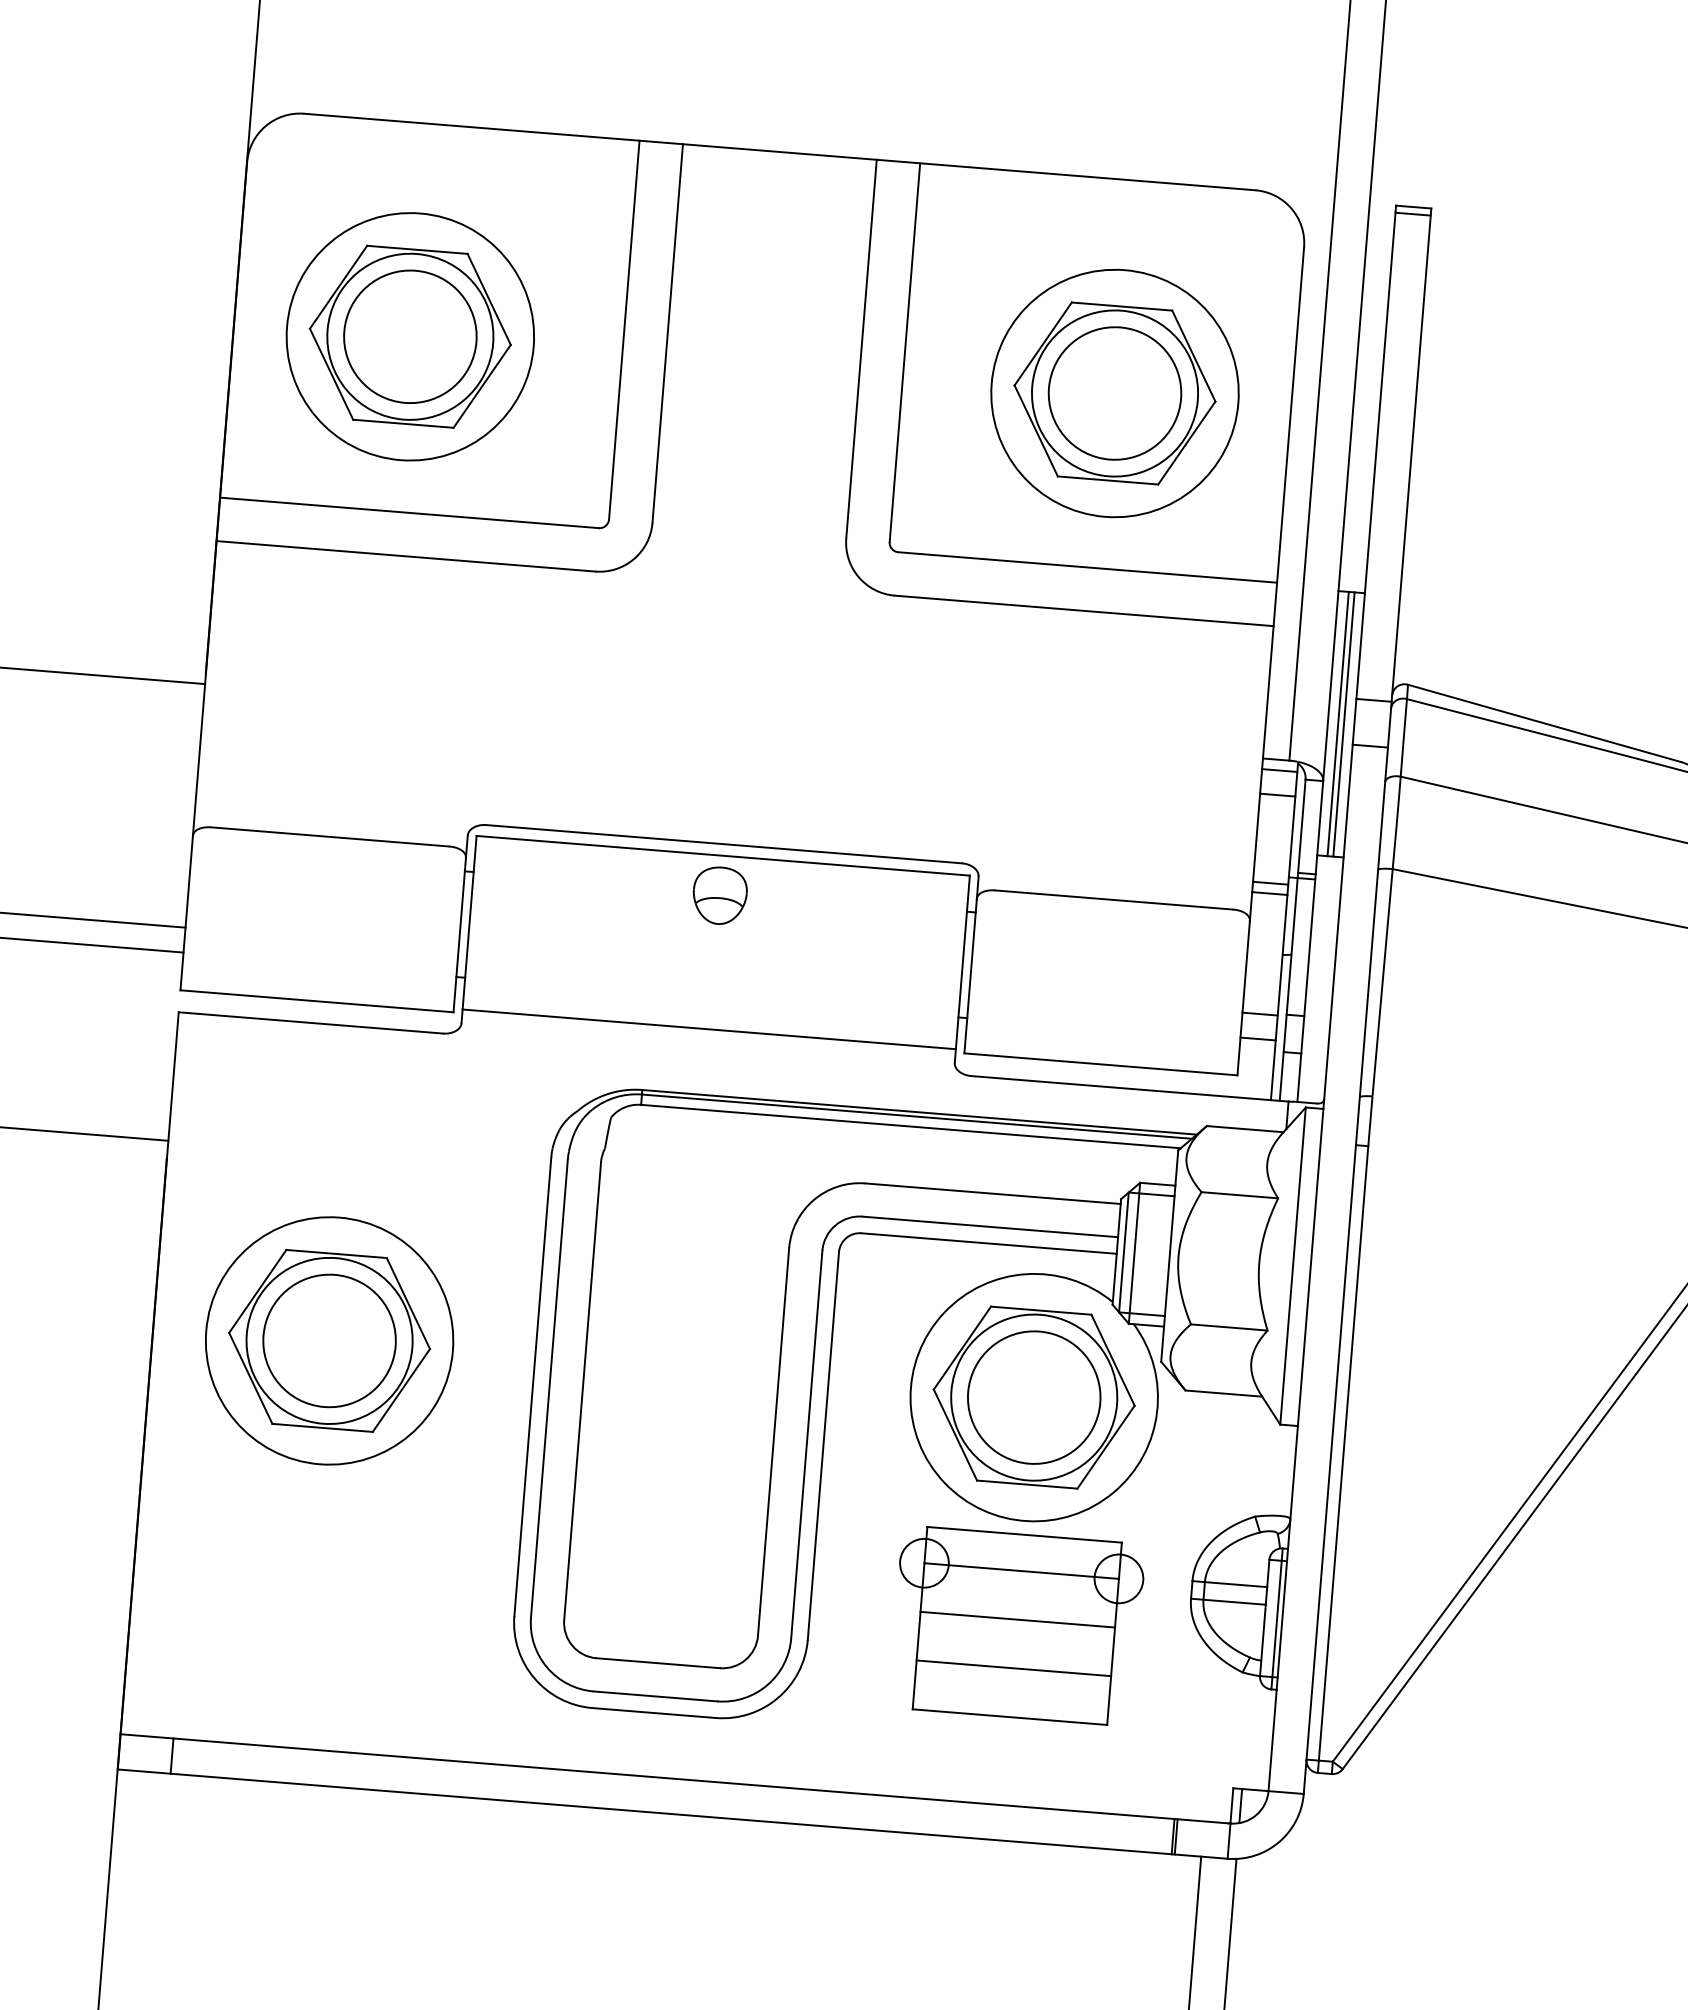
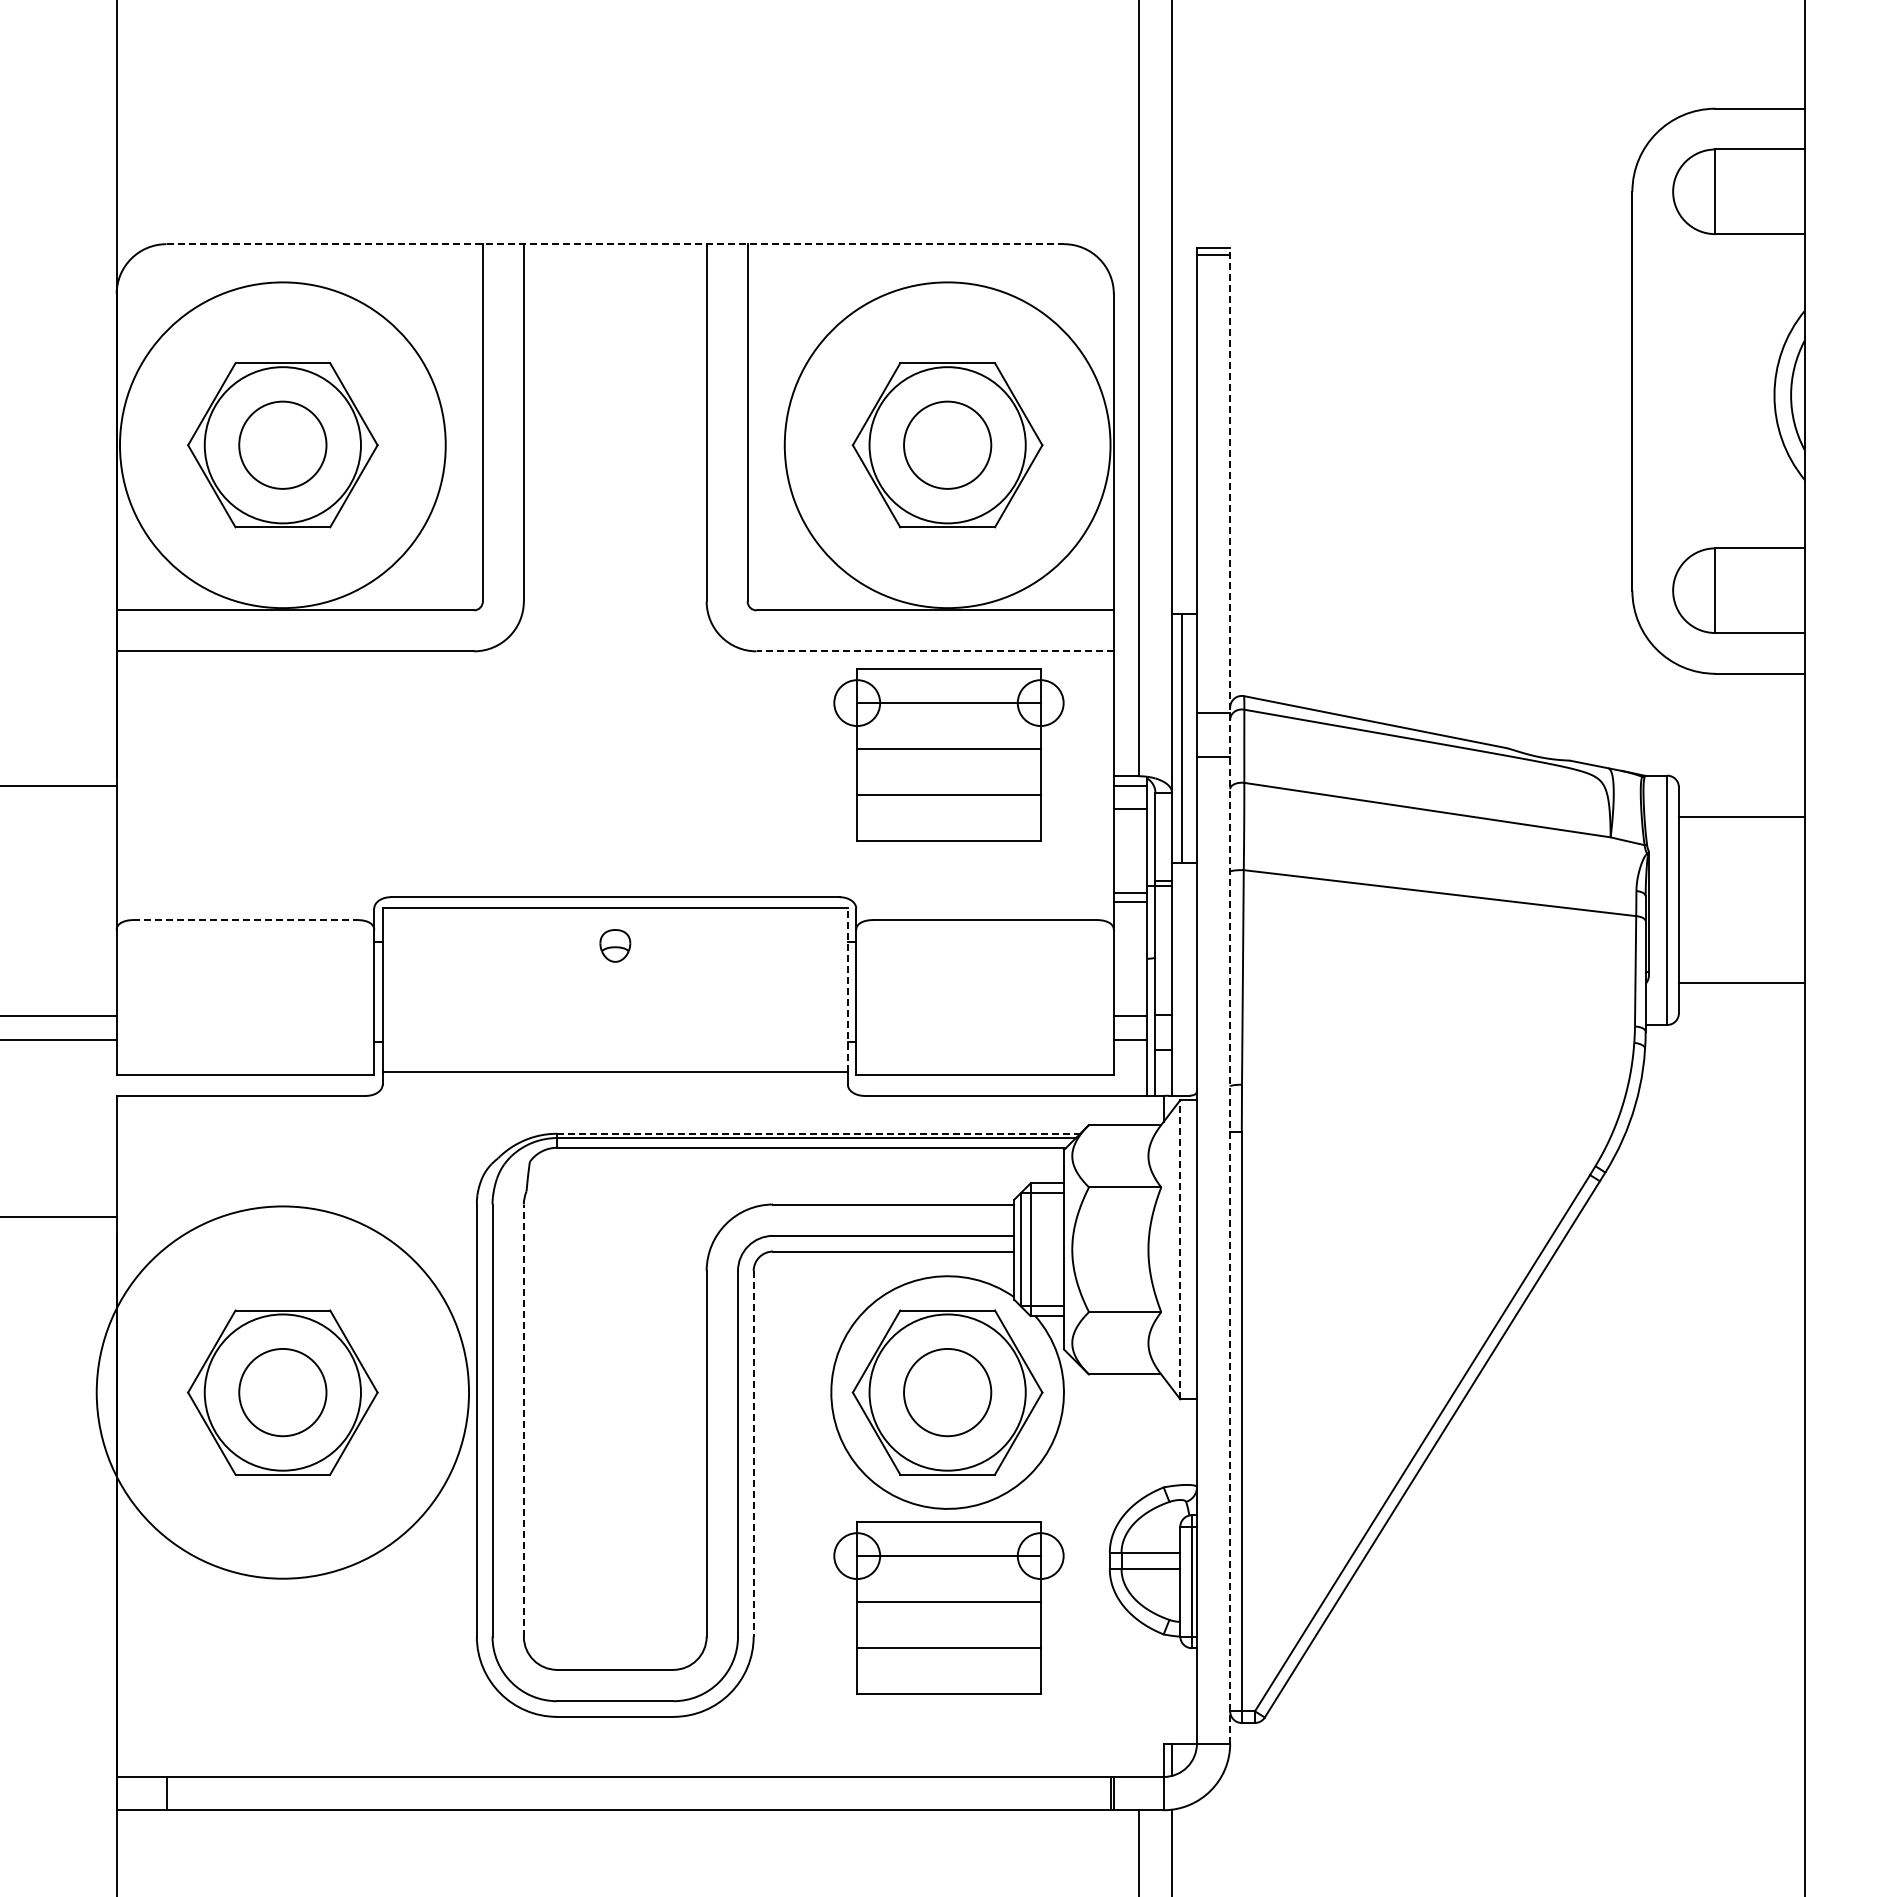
line: (780, 152) -> (615, 244), solid -> dashed
circle: (410, 335) -> (282, 444), size x0.7
circle: (410, 335) -> (282, 444), size x1.4
circle: (1114, 392) -> (947, 444), size x0.7
circle: (1114, 392) -> (947, 444), size x1.4
line: (1084, 611) -> (935, 651), solid -> dashed
part: (1089, 721) -> (948, 754), added
line: (1344, 723) -> (1187, 737), removed
line: (330, 837) -> (245, 920), solid -> dashed
part: (720, 895) -> (615, 945), size x0.6
line: (962, 962) -> (847, 990), solid -> dashed
line: (1367, 1000) -> (1230, 995), solid -> dashed
line: (919, 1112) -> (818, 1133), solid -> dashed
line: (1293, 1265) -> (1180, 1249), solid -> dashed
circle: (329, 1340) -> (282, 1392), size x0.7
circle: (329, 1340) -> (282, 1392), size x1.6
line: (582, 1391) -> (523, 1420), solid -> dashed
circle: (1034, 1397) -> (947, 1392), size x0.7
line: (823, 1445) -> (753, 1453), solid -> dashed

